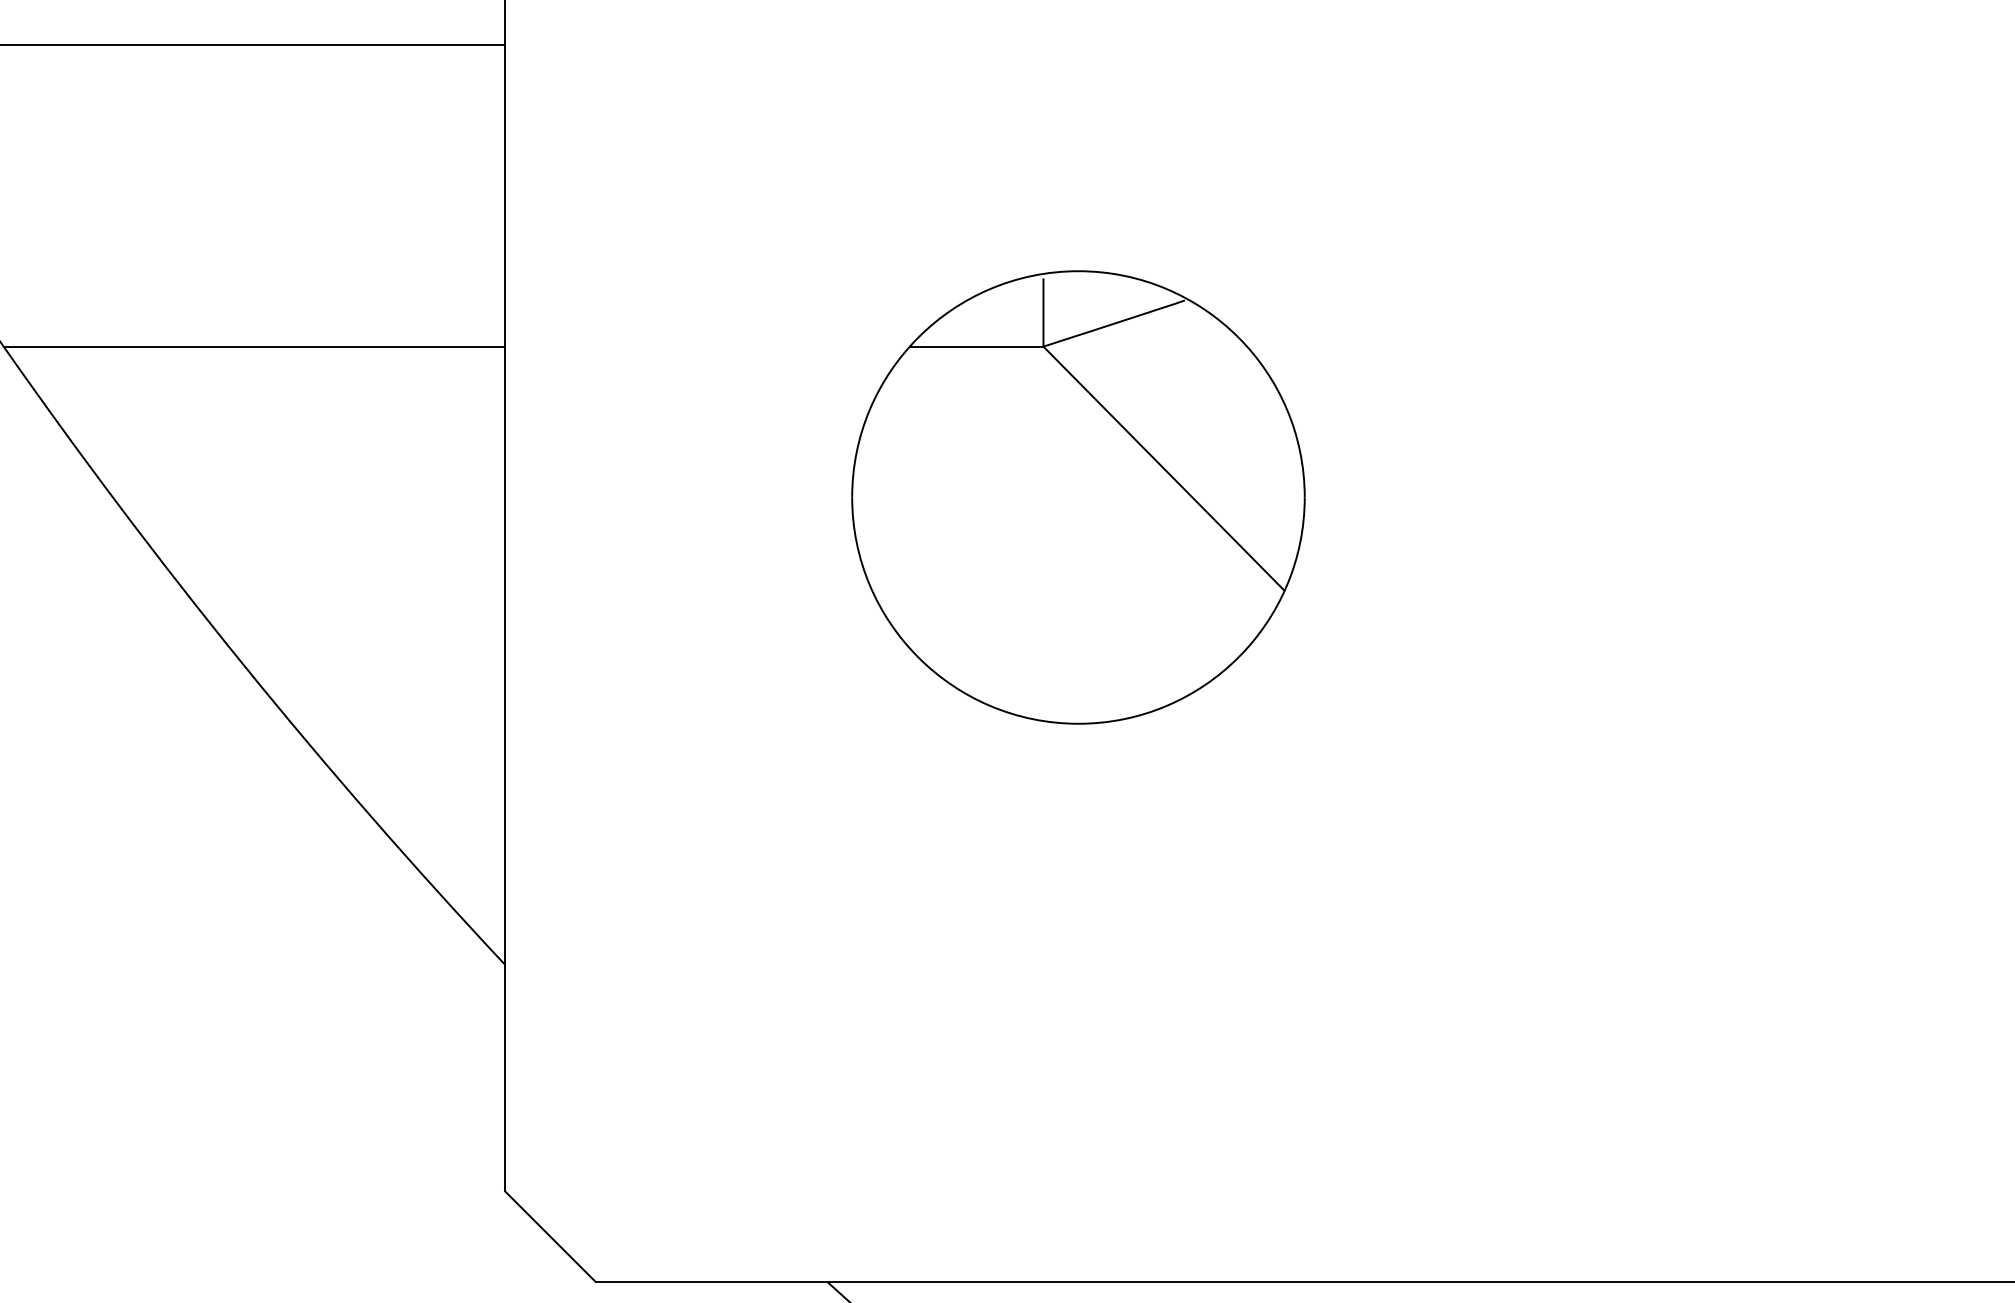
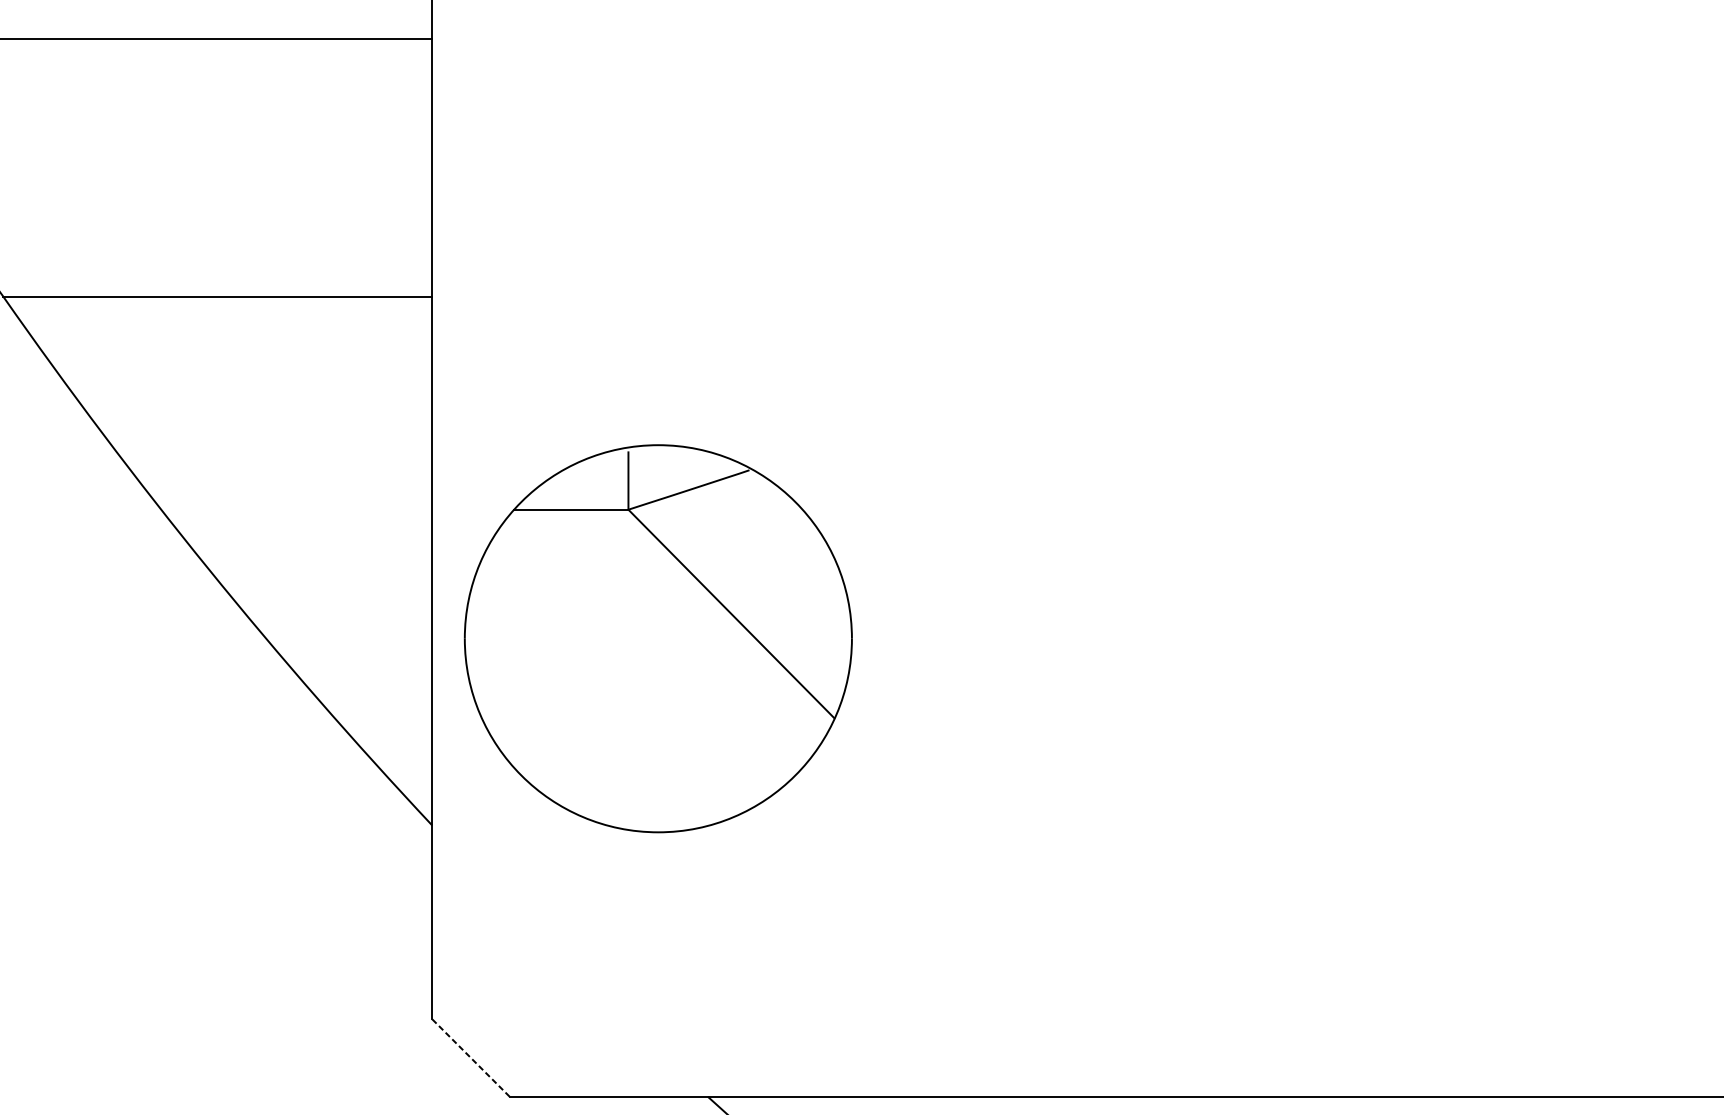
part: (1078, 497) -> (658, 638), moved
line: (550, 1237) -> (471, 1058), solid -> dashed

